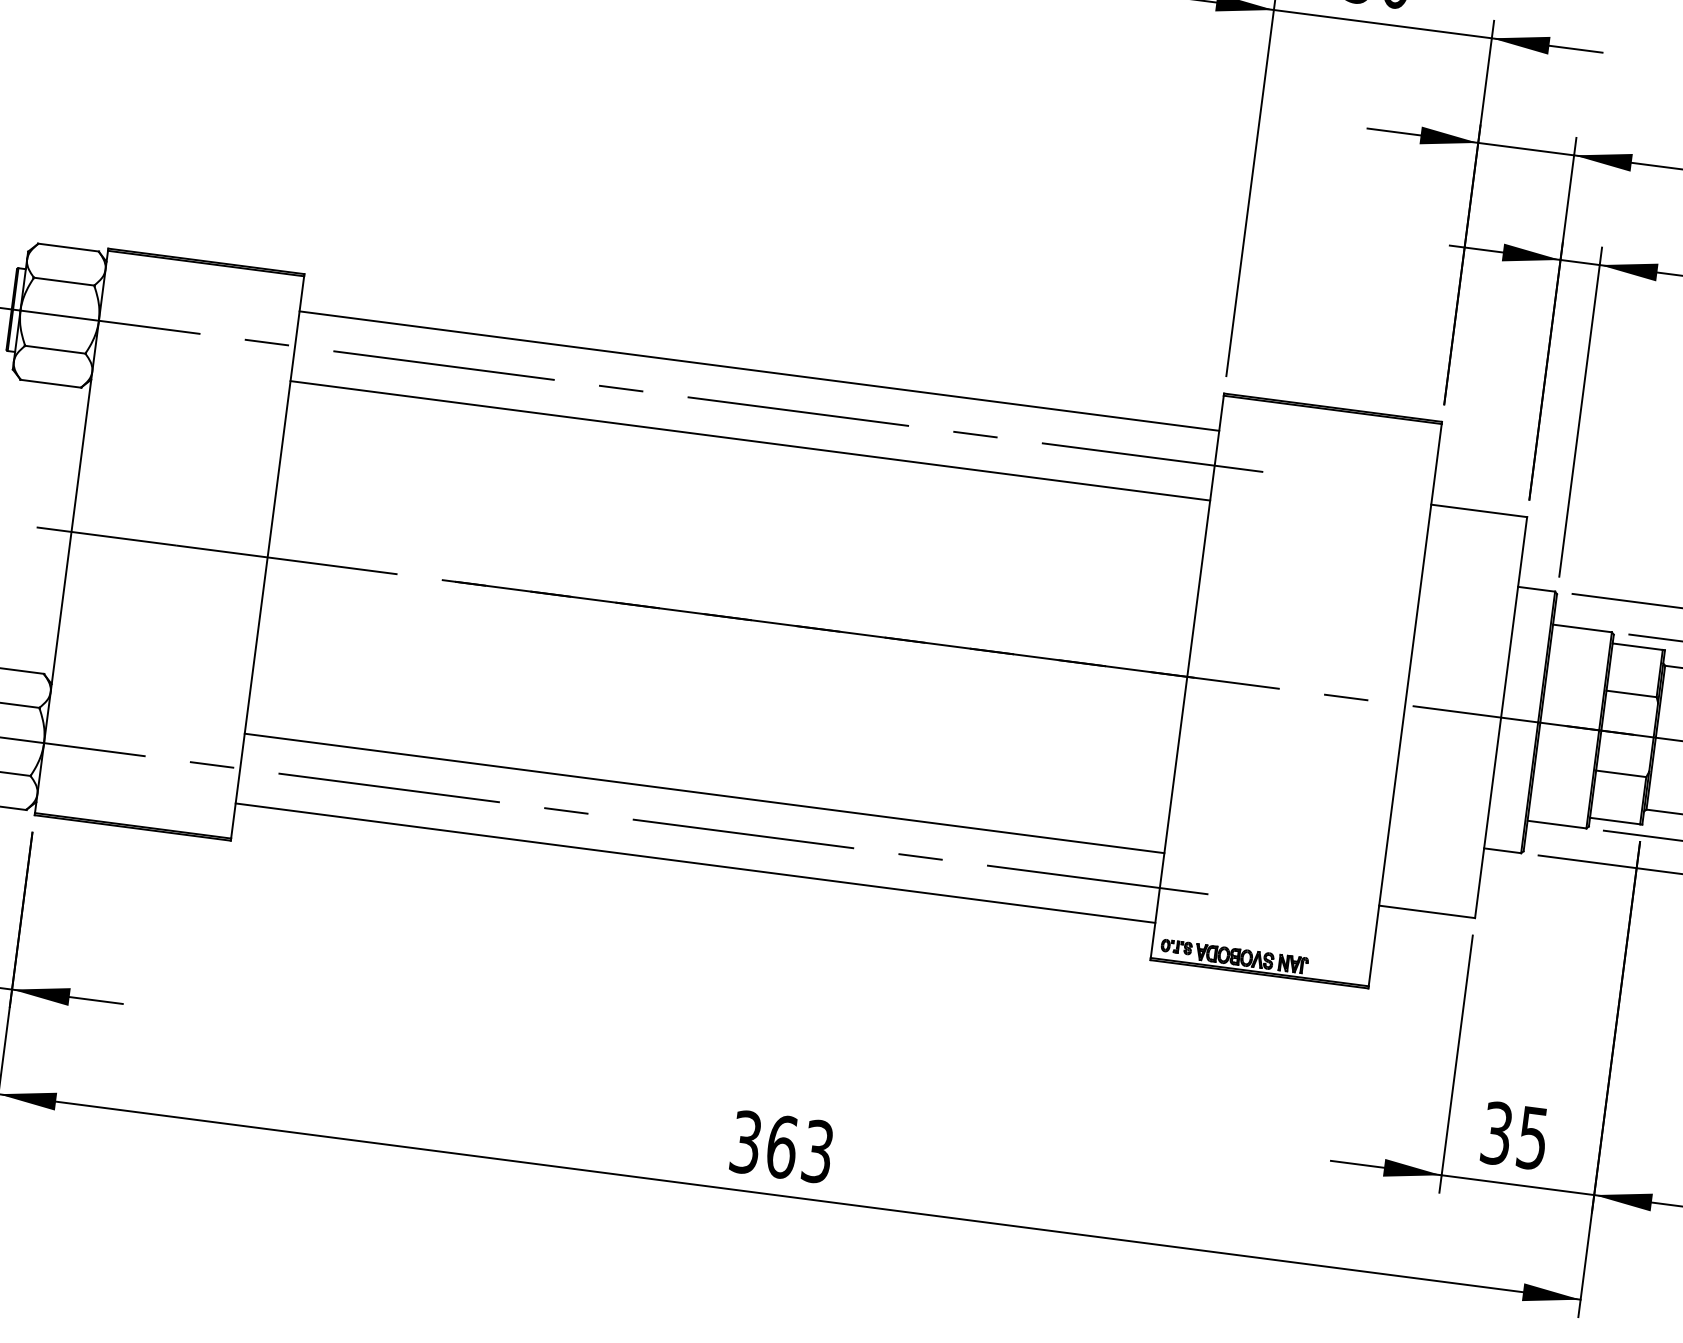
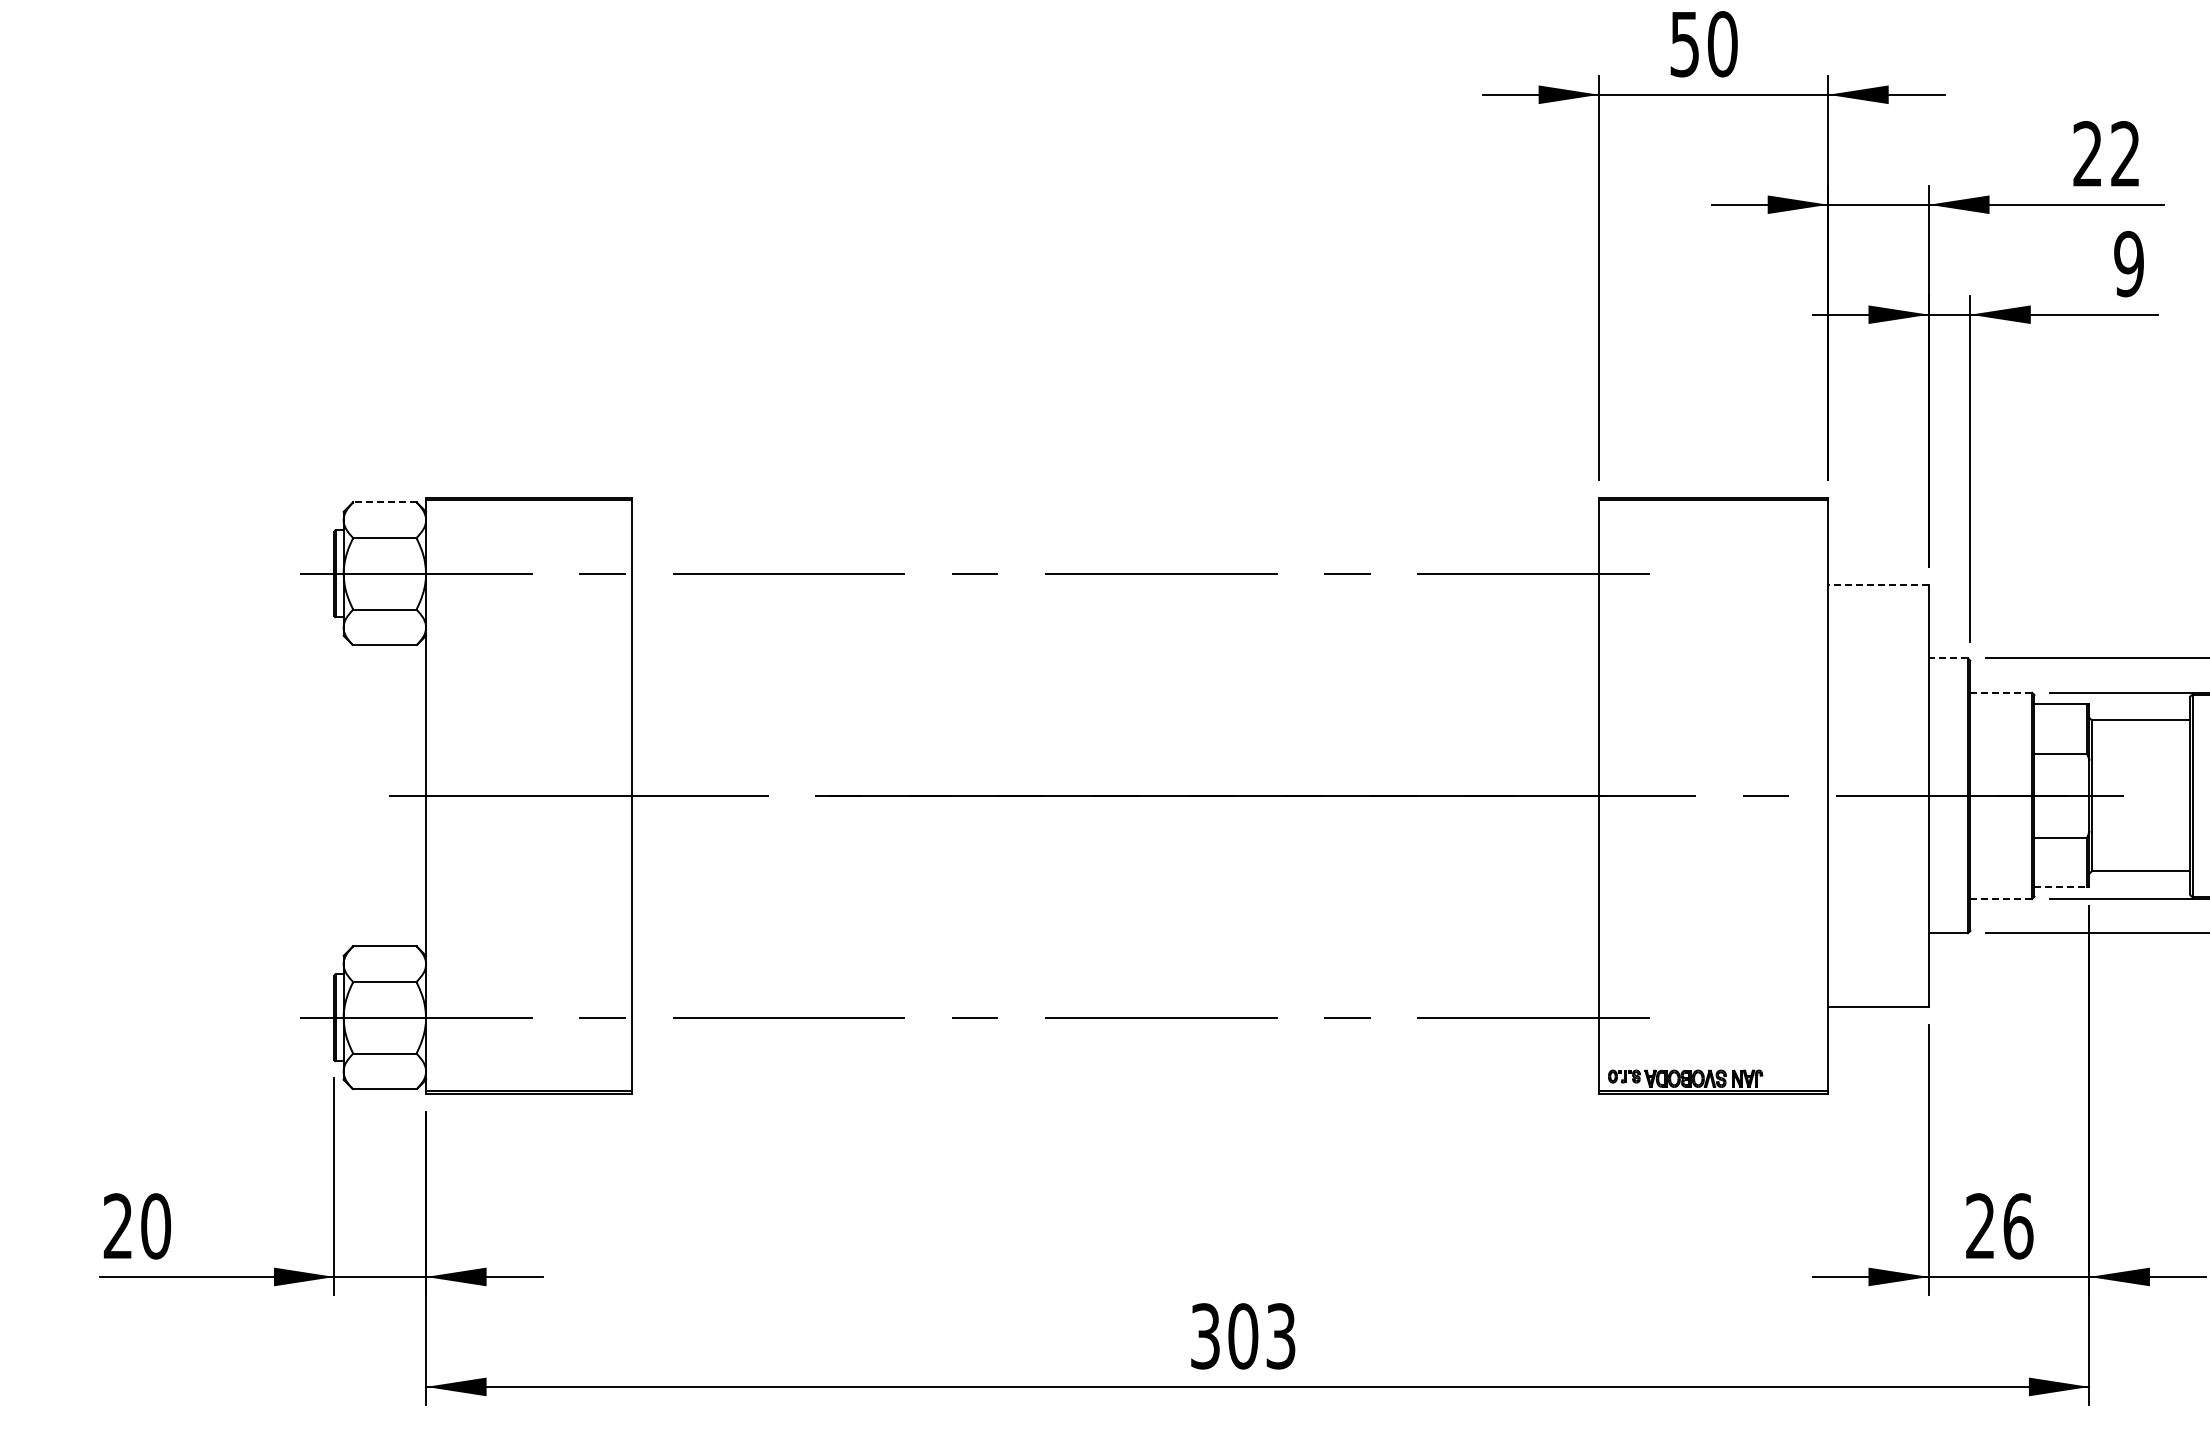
line: (68, 247) -> (384, 502), solid -> dashed
line: (759, 371) -> (1115, 537), removed
line: (750, 440) -> (1115, 610), removed
line: (1479, 511) -> (1878, 585), solid -> dashed
line: (1536, 589) -> (1948, 658), solid -> dashed
line: (1582, 628) -> (2001, 692), solid -> dashed
line: (704, 793) -> (1115, 981), removed
line: (1615, 821) -> (2061, 887), solid -> dashed
line: (1557, 824) -> (2001, 898), solid -> dashed
line: (695, 863) -> (1115, 1054), removed
text: (1514, 1135) -> (1999, 1226), 35 -> 26
text: (782, 1147) -> (1243, 1336), 363 -> 303

